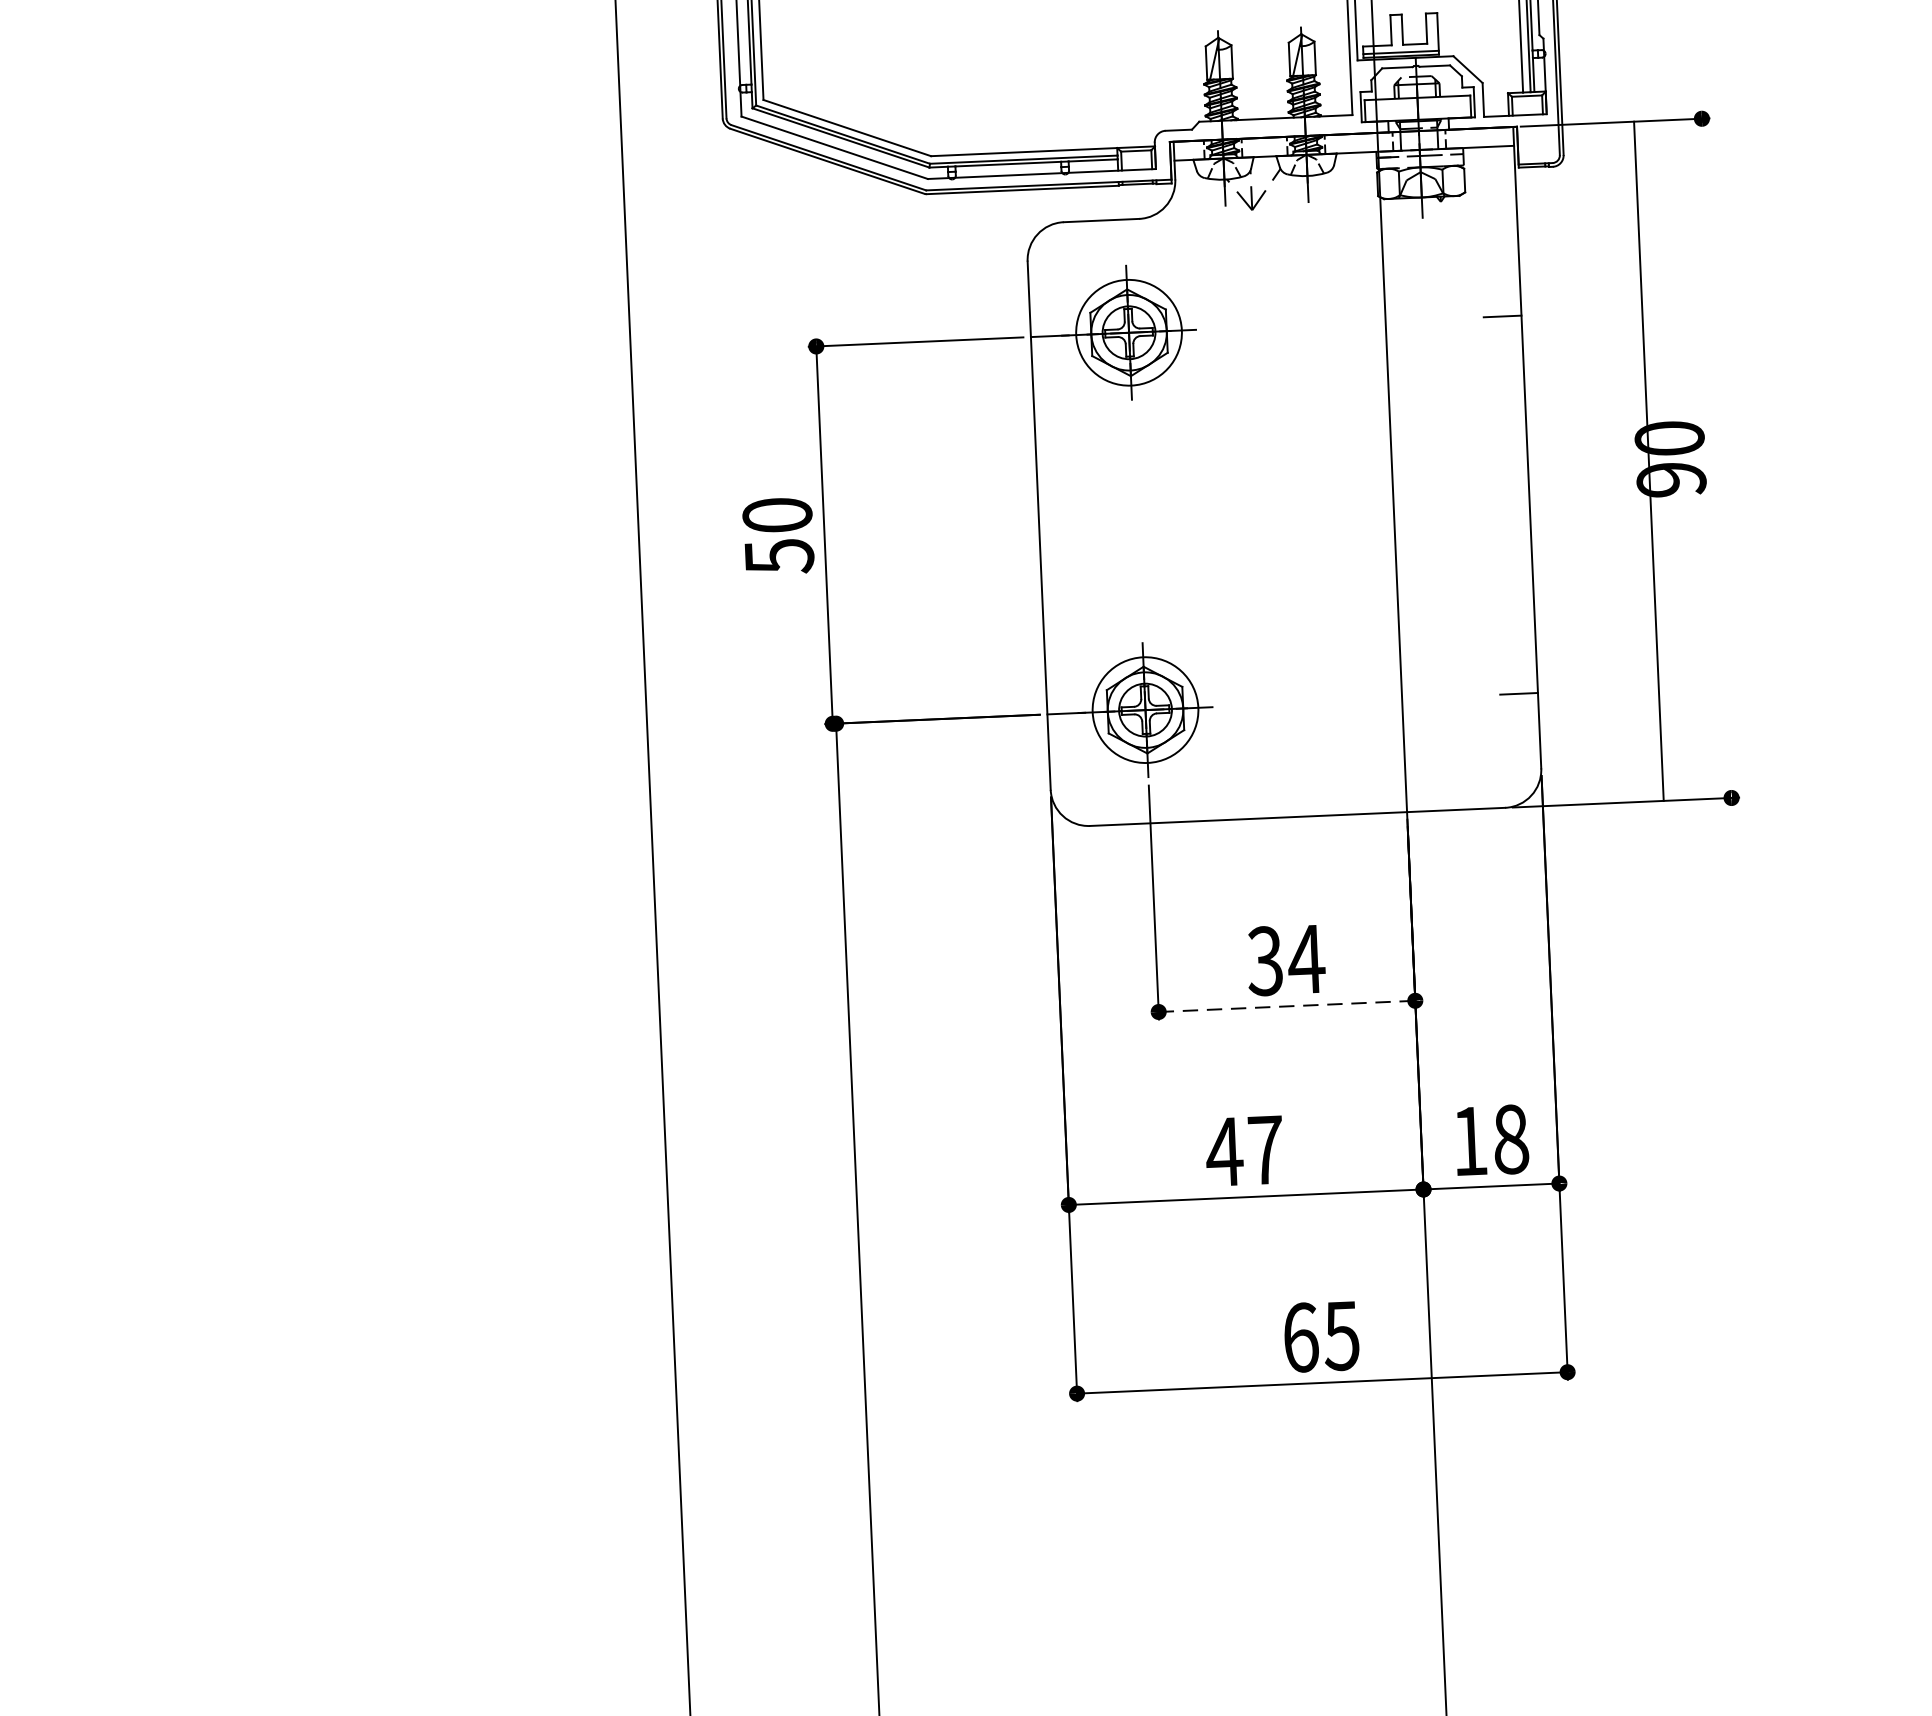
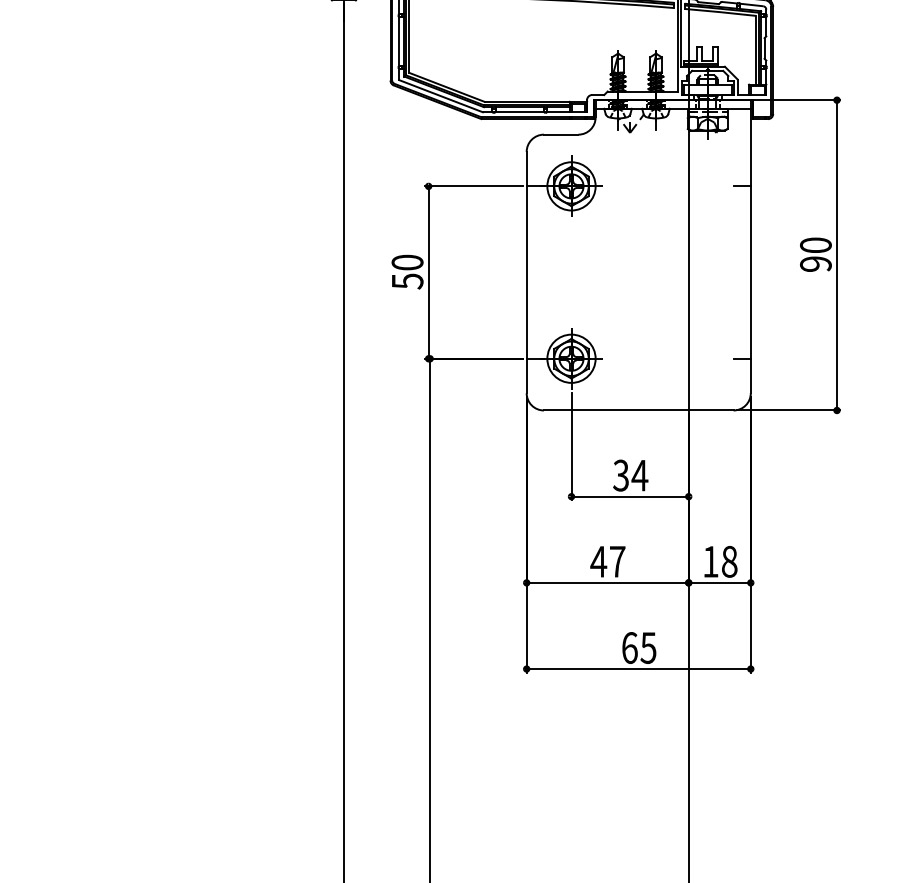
line: (1647, 461) -> (836, 255), moved
line: (1287, 1005) -> (630, 496), dashed -> solid

